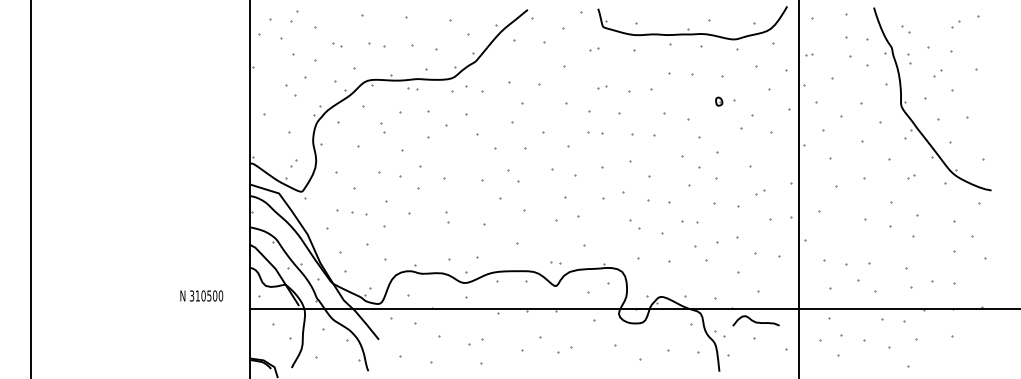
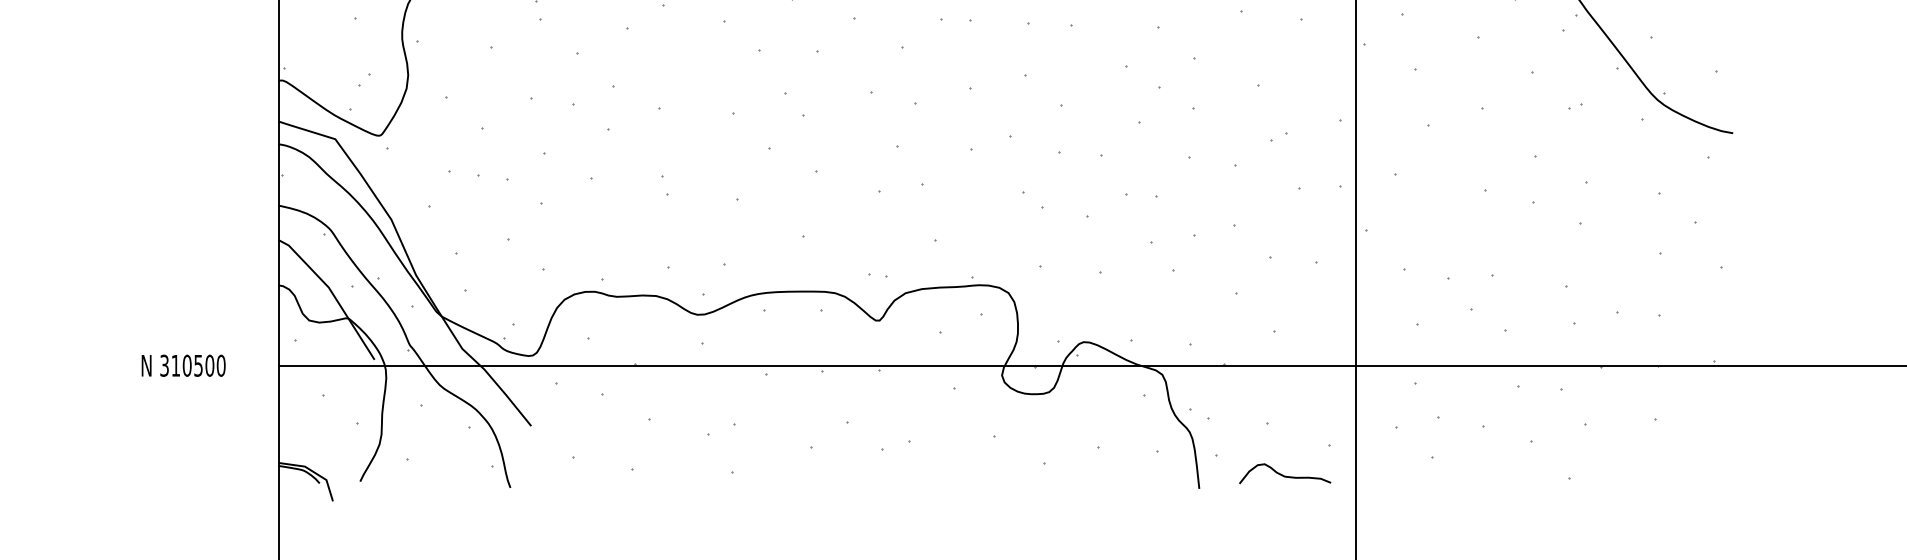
text: (201, 295) -> (183, 364), moved
curve: (754, 320) -> (1281, 472), moved

